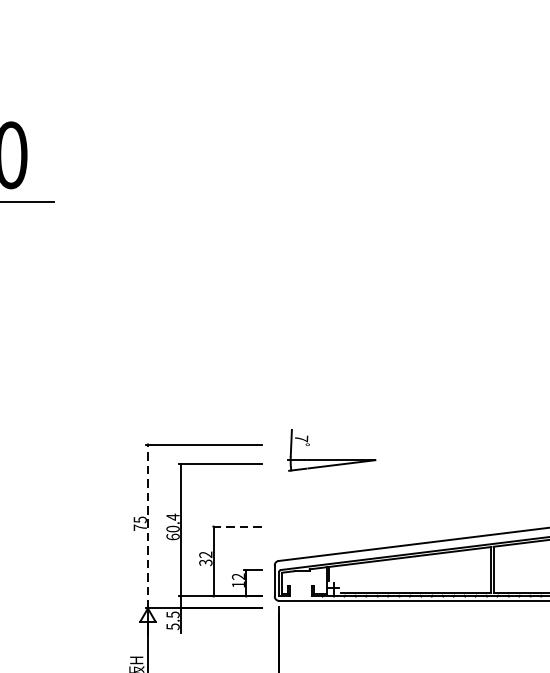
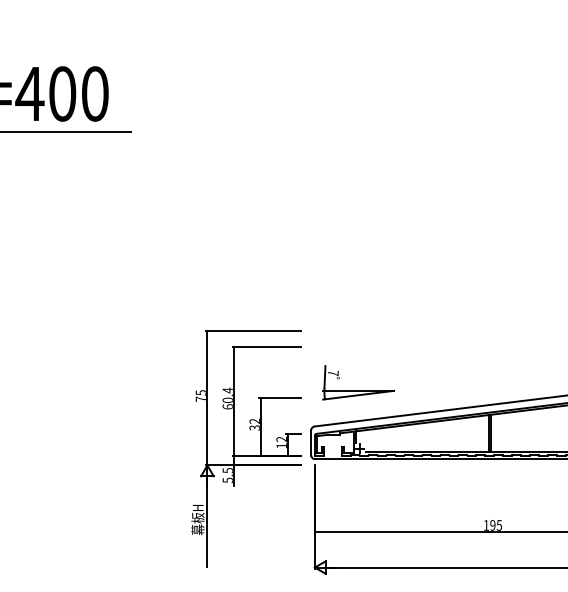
part: (332, 459) -> (358, 390), moved
line: (148, 525) -> (207, 397), dashed -> solid
line: (237, 526) -> (280, 398), dashed -> solid

